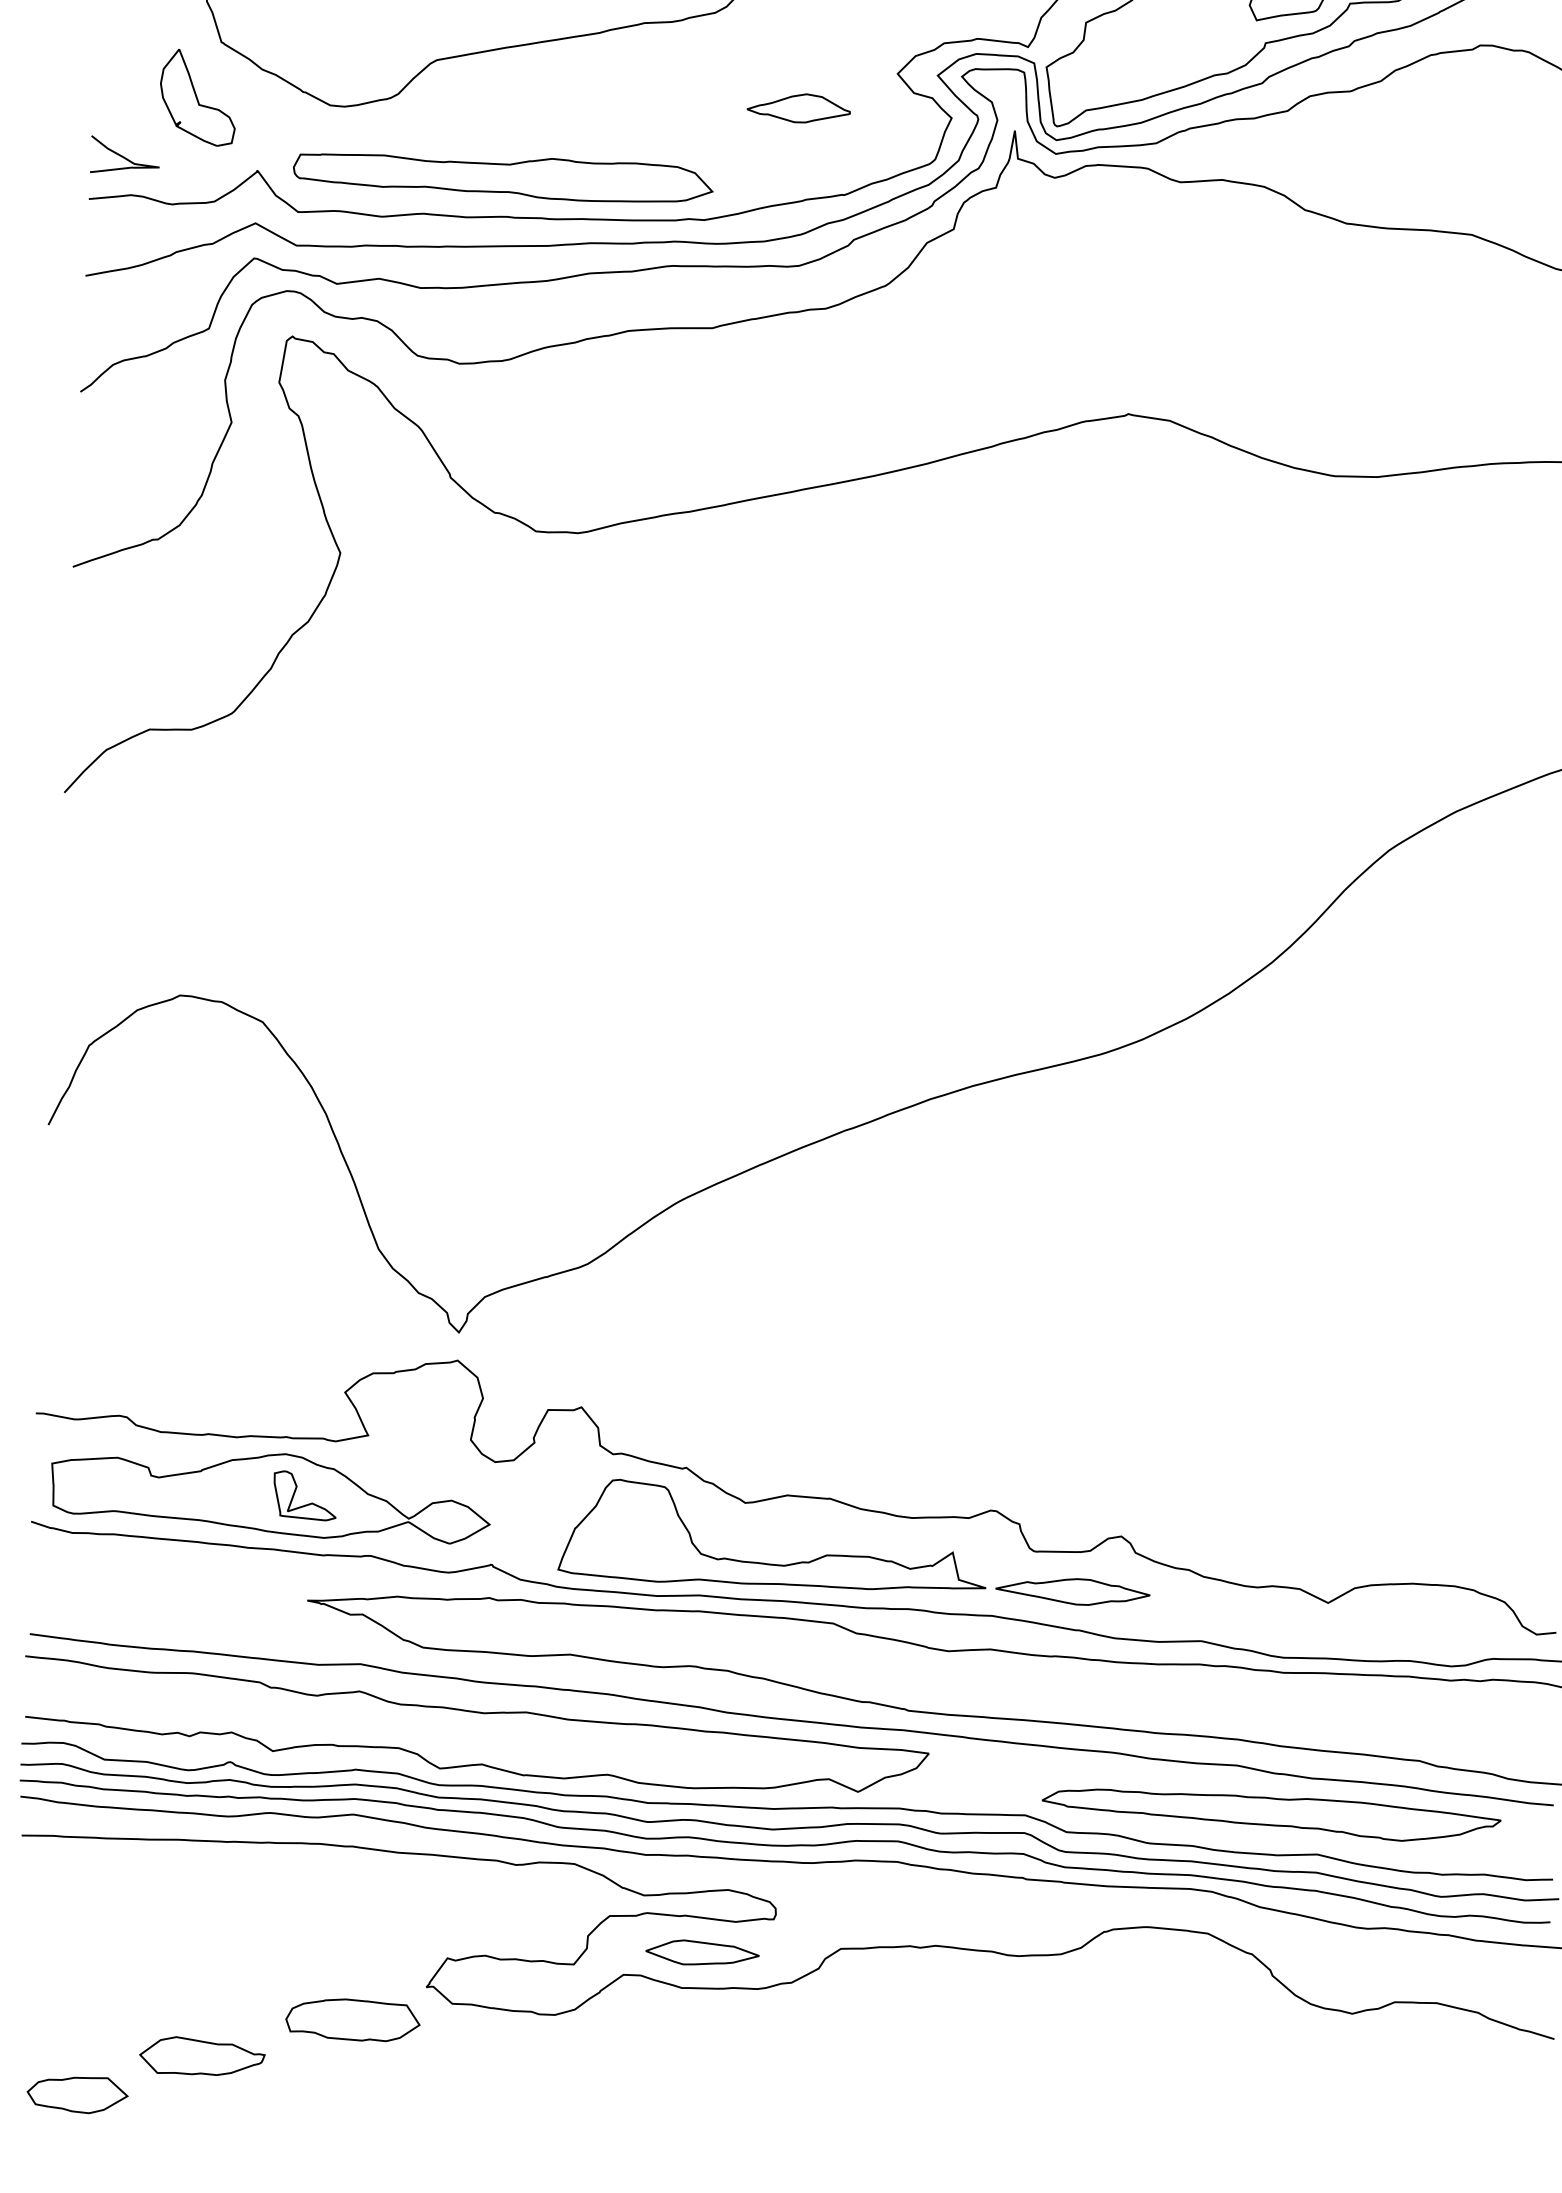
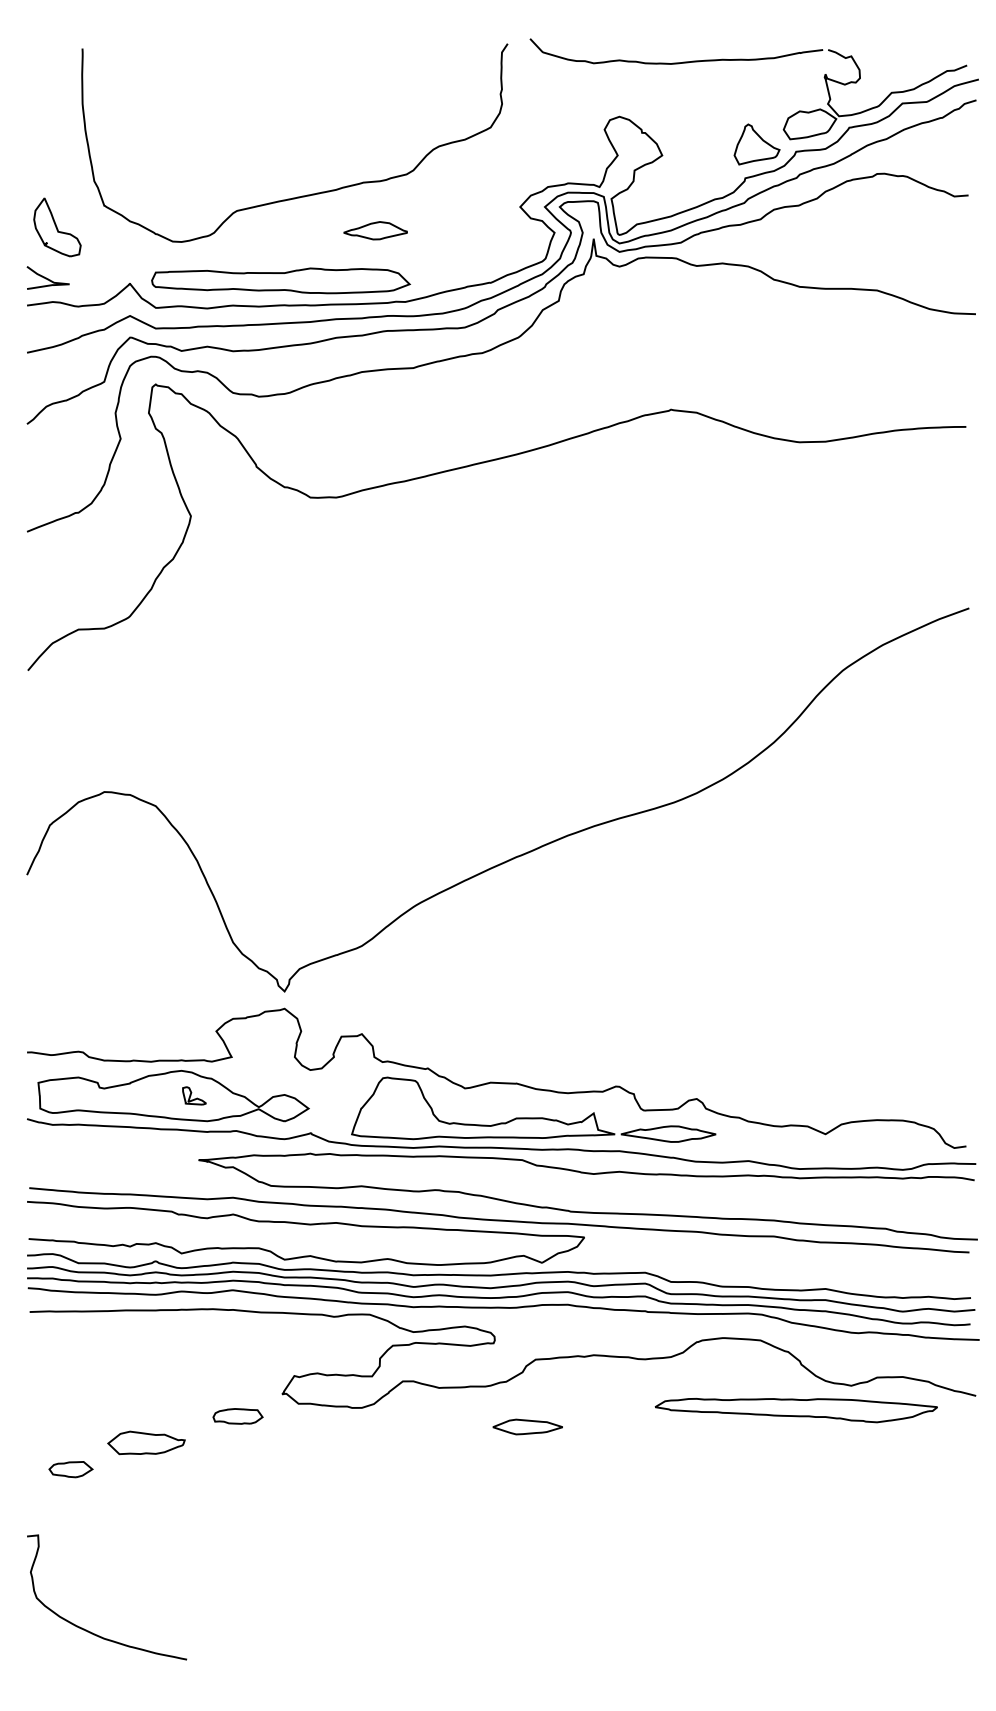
part: (198, 97) -> (57, 227), moved
part: (798, 107) -> (375, 230), moved
part: (305, 1495) -> (194, 1095), size x0.6
part: (1269, 1815) -> (795, 1410), moved
part: (702, 1952) -> (527, 1426), moved
part: (352, 2020) -> (237, 1416), size x0.6
part: (76, 2094) -> (70, 1469), size x0.7

